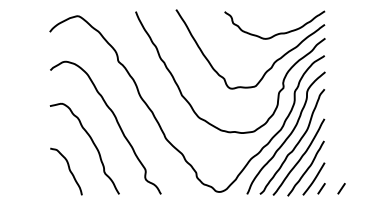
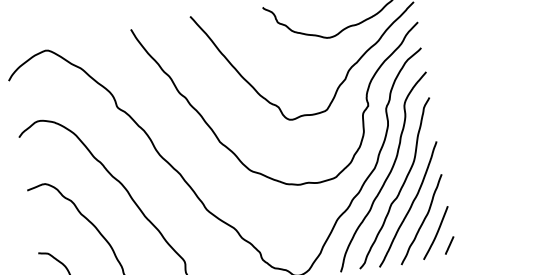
curve: (341, 188) -> (479, 240), removed

